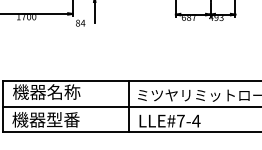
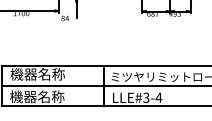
text: (63, 119) -> (51, 96), 機器型番 -> 機器名称
text: (180, 120) -> (146, 97), LLE#7-4 -> LLE#3-4

